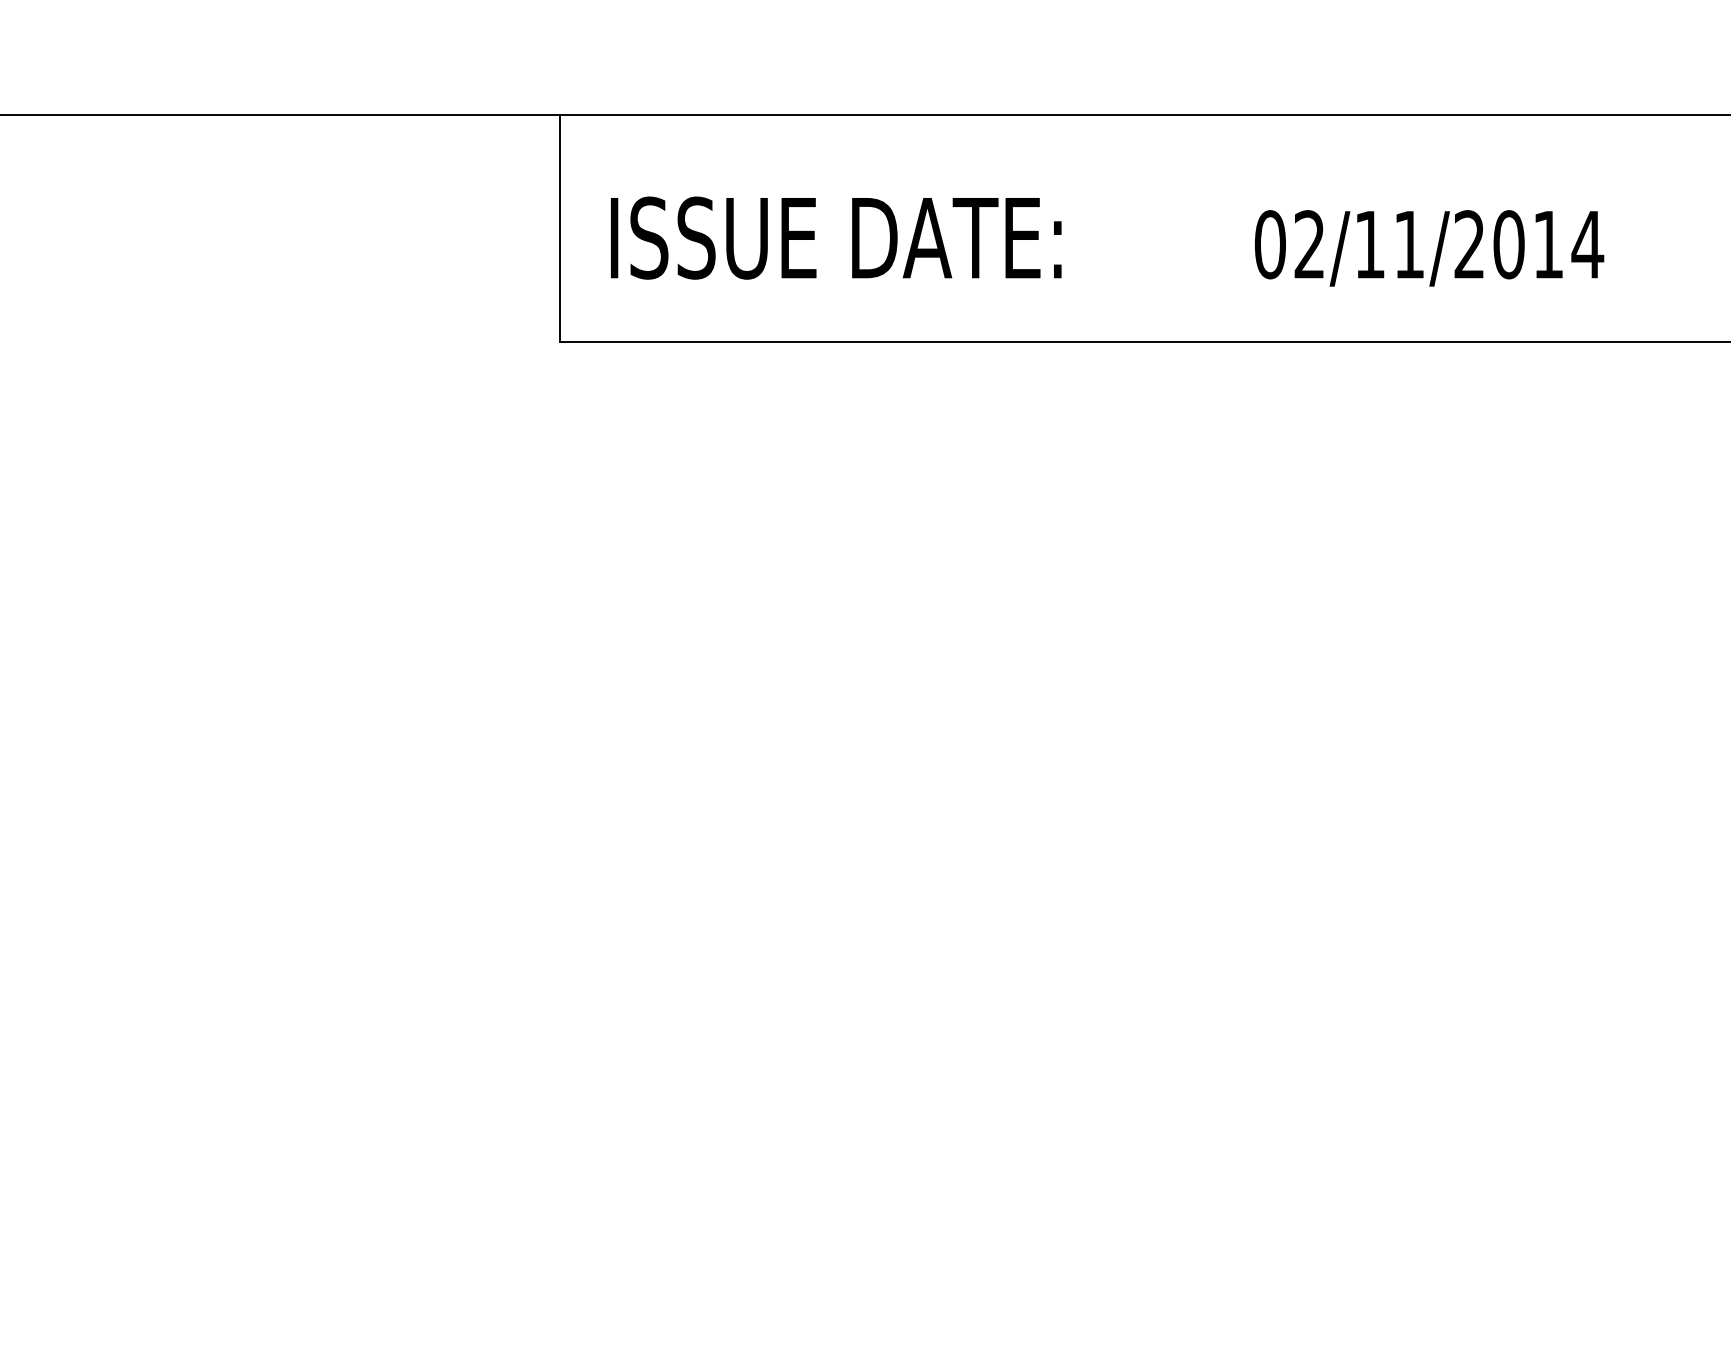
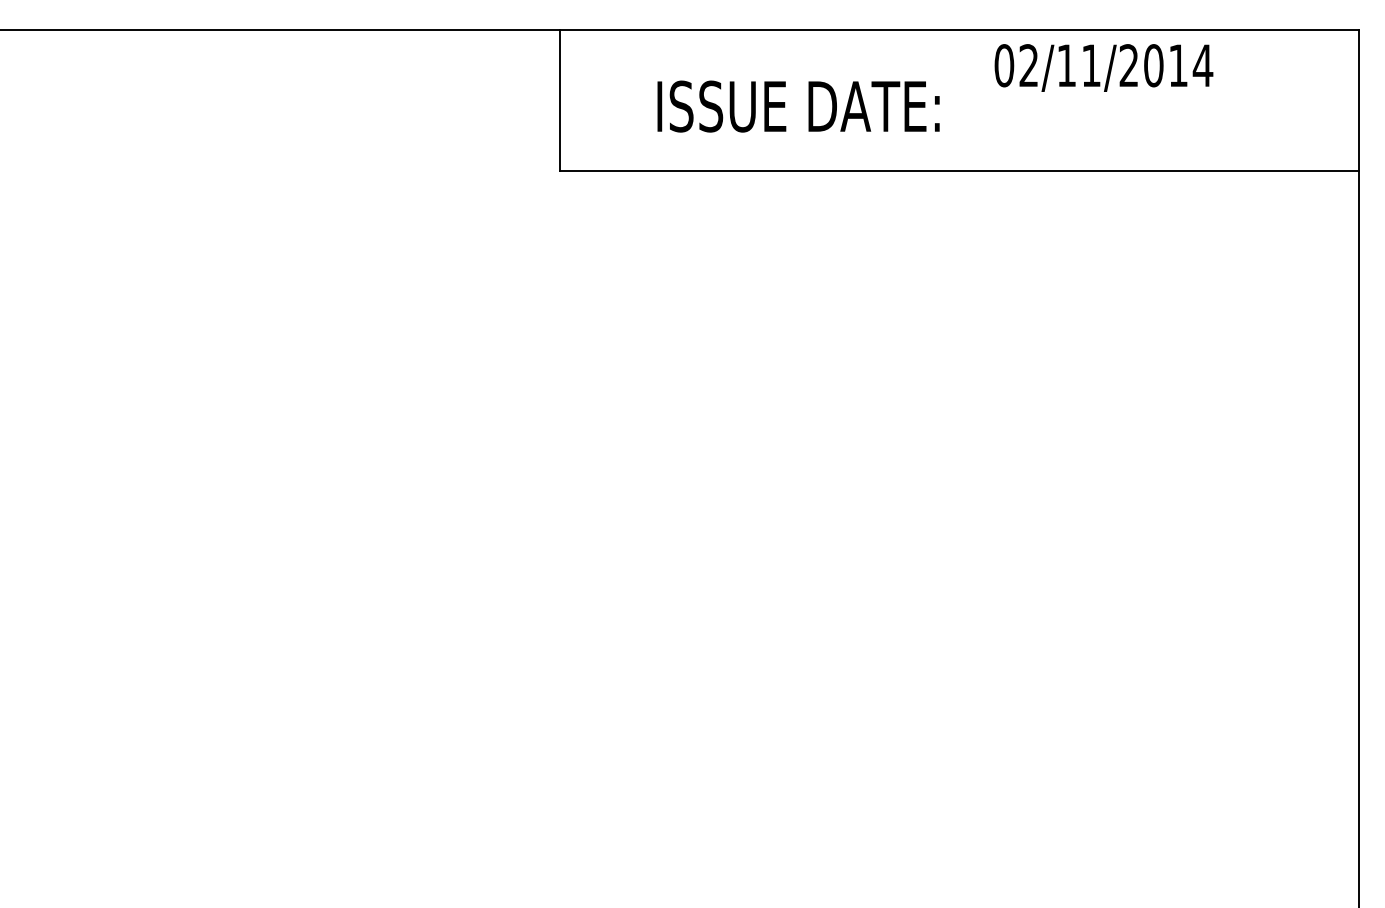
text: (836, 237) -> (798, 106), moved
text: (1428, 247) -> (1103, 67), moved

